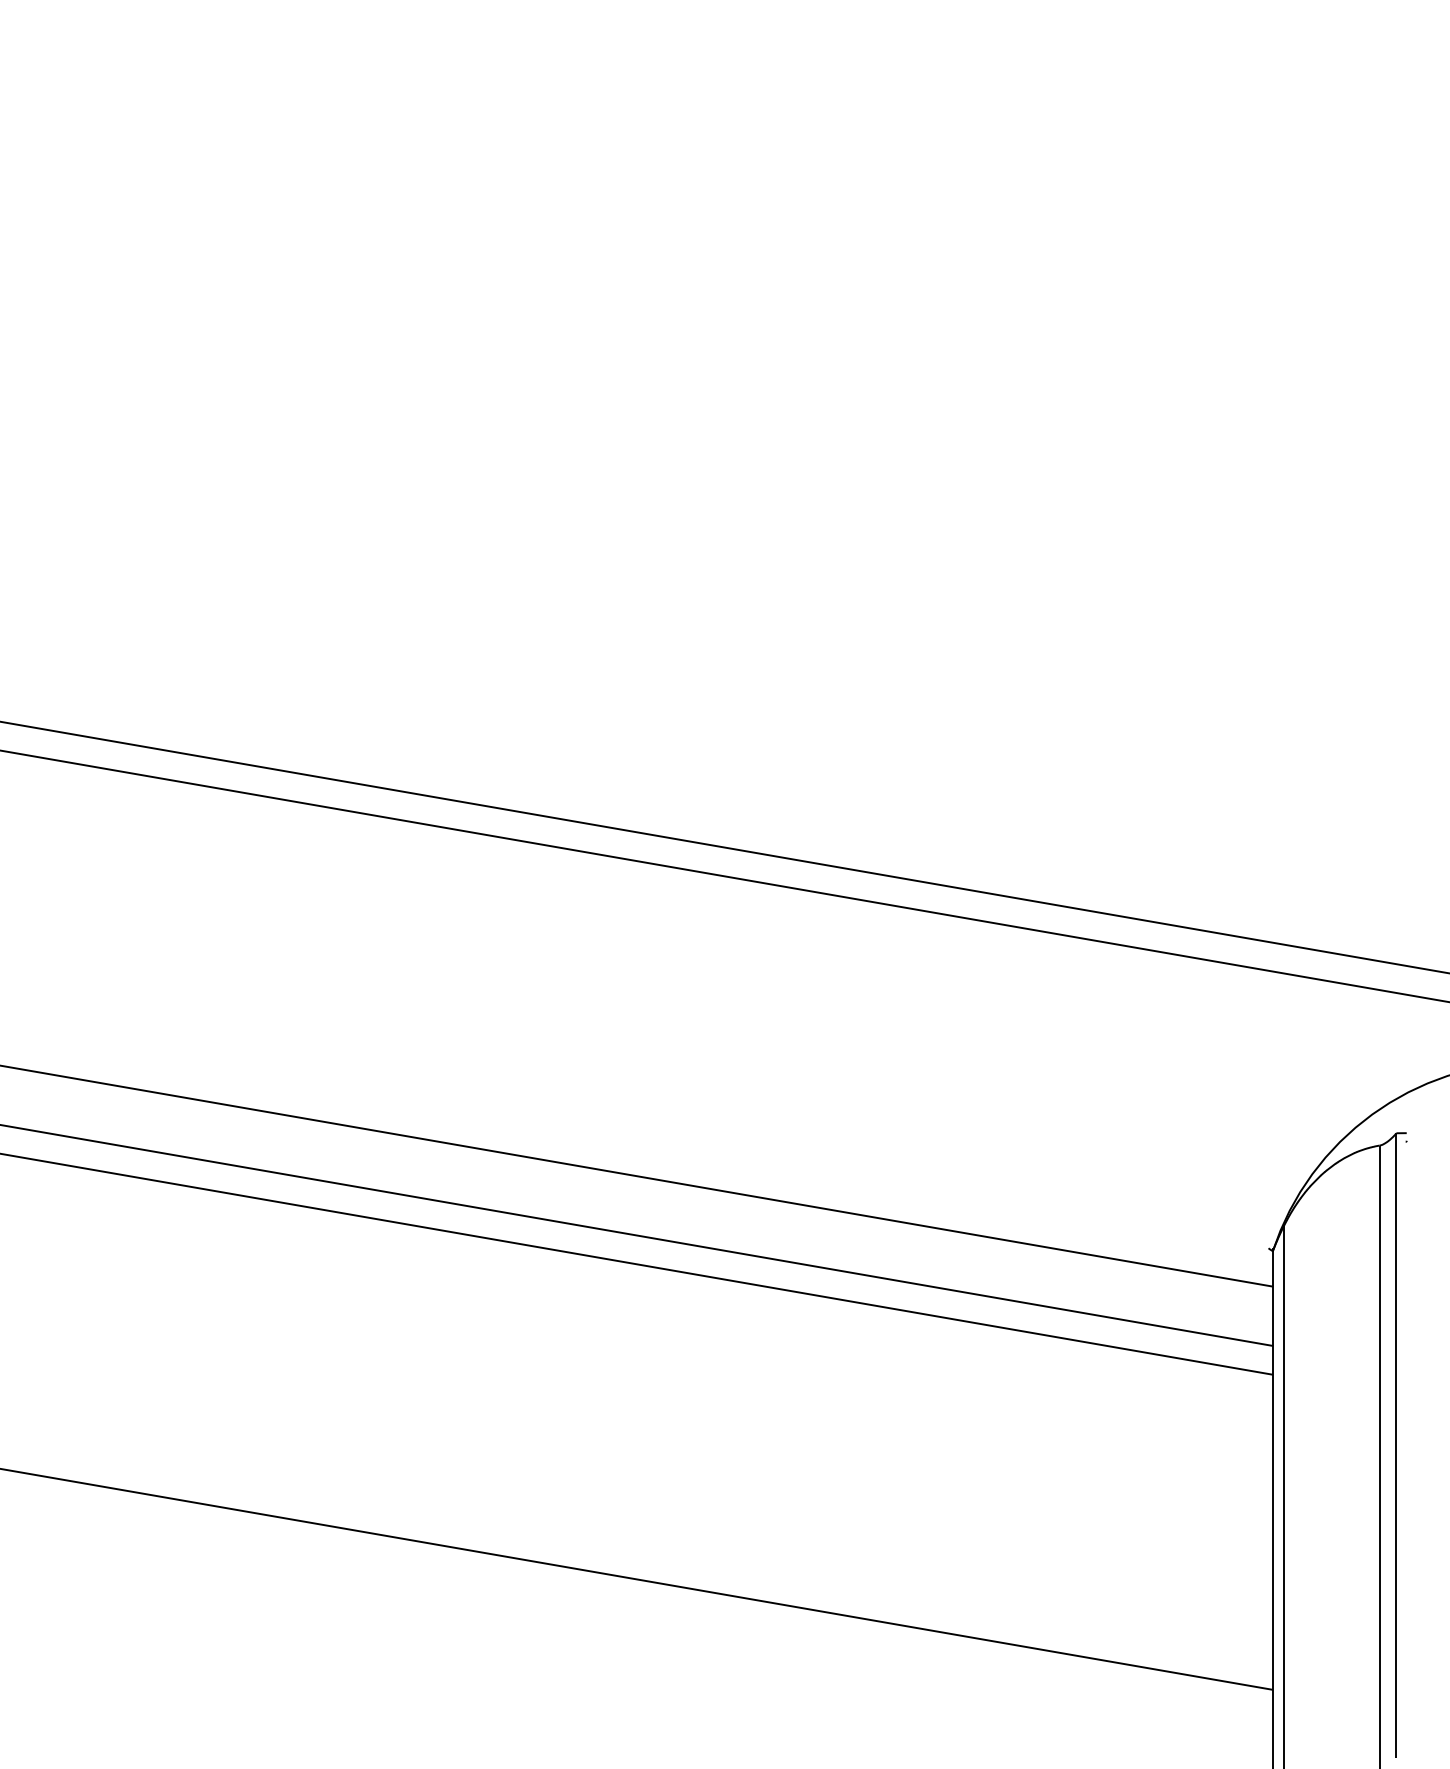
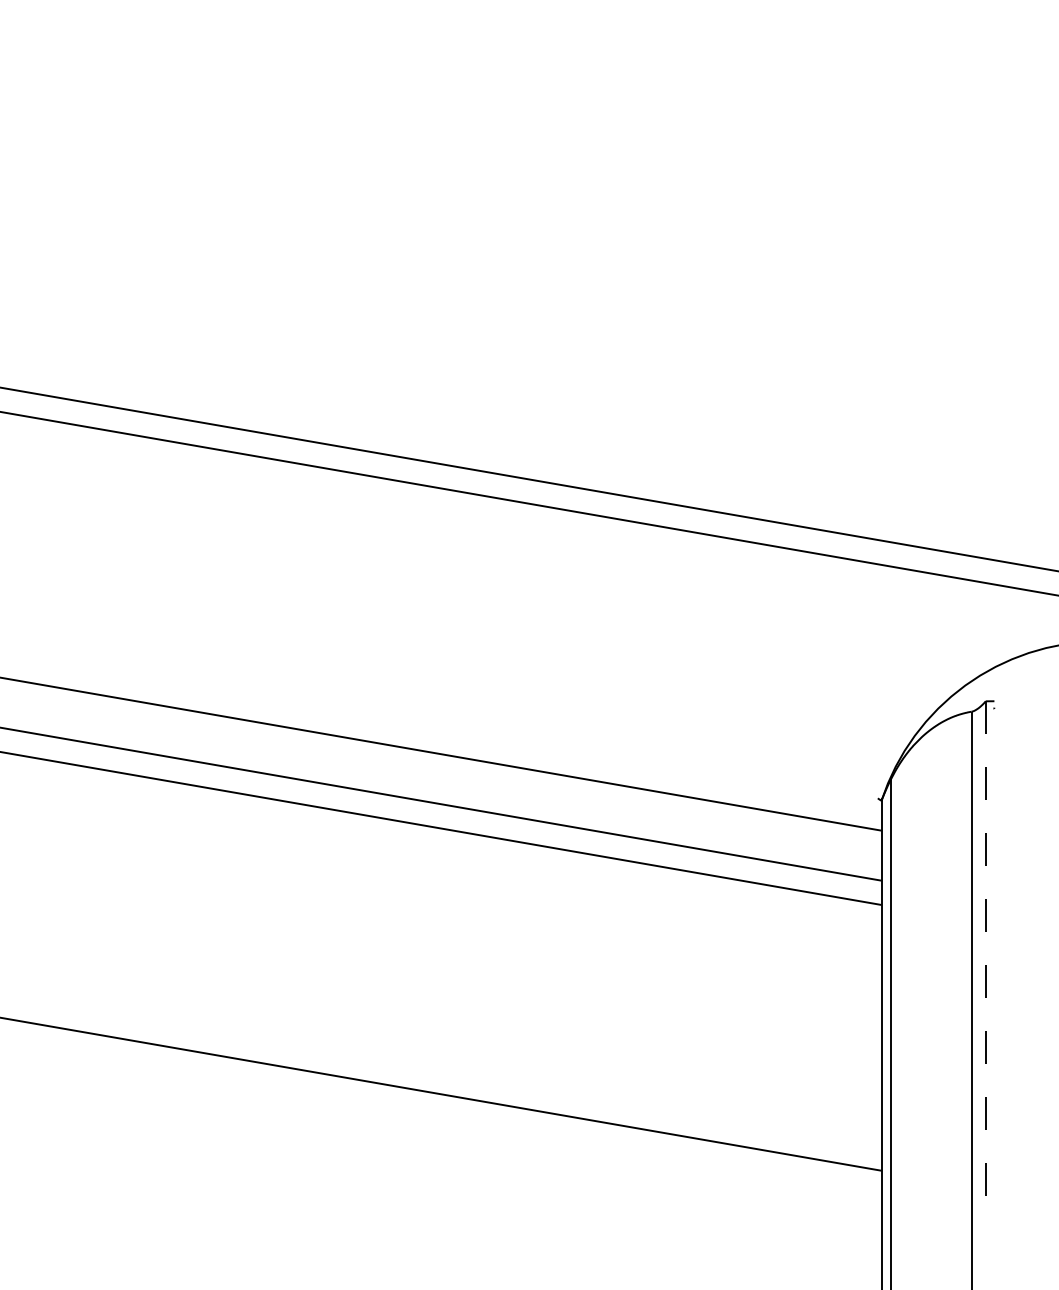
line: (1396, 1446) -> (985, 965), solid -> dashed

